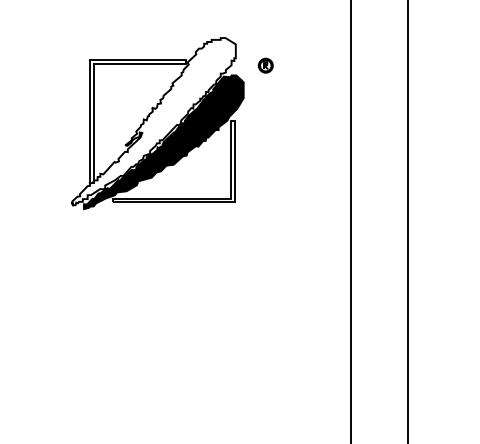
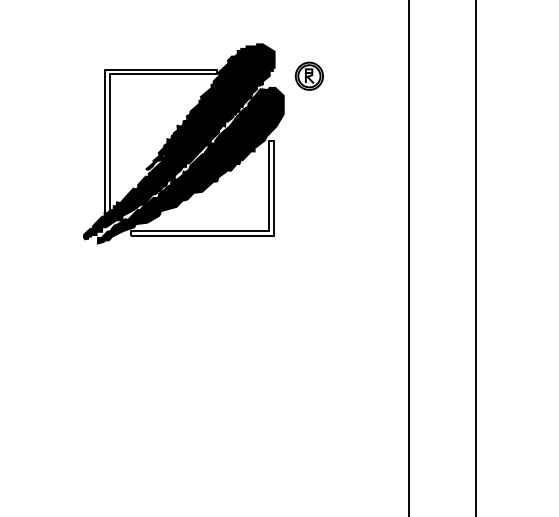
part: (265, 65) -> (309, 76), size x1.67
fill: (153, 121) -> (178, 141), added

